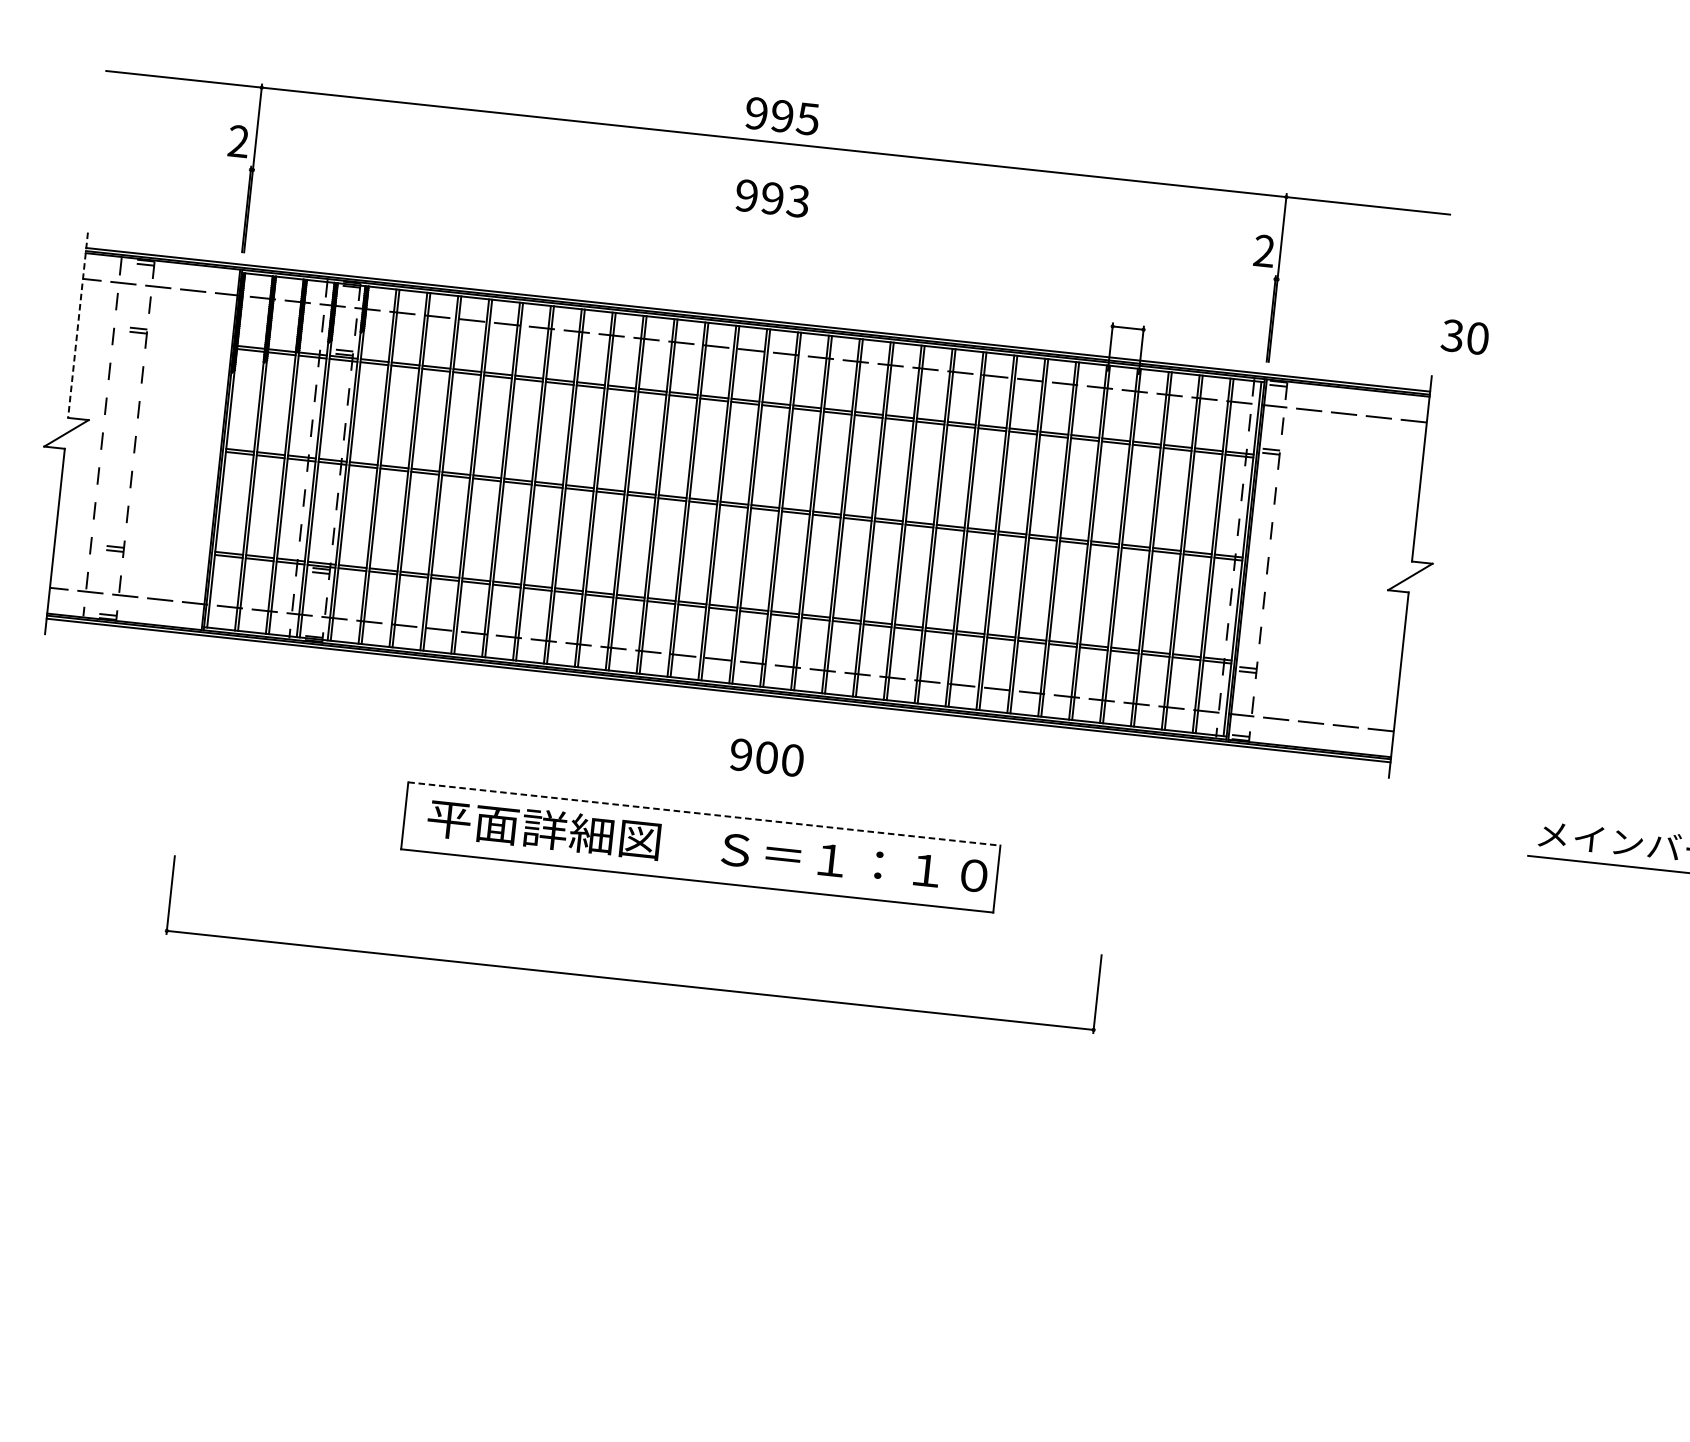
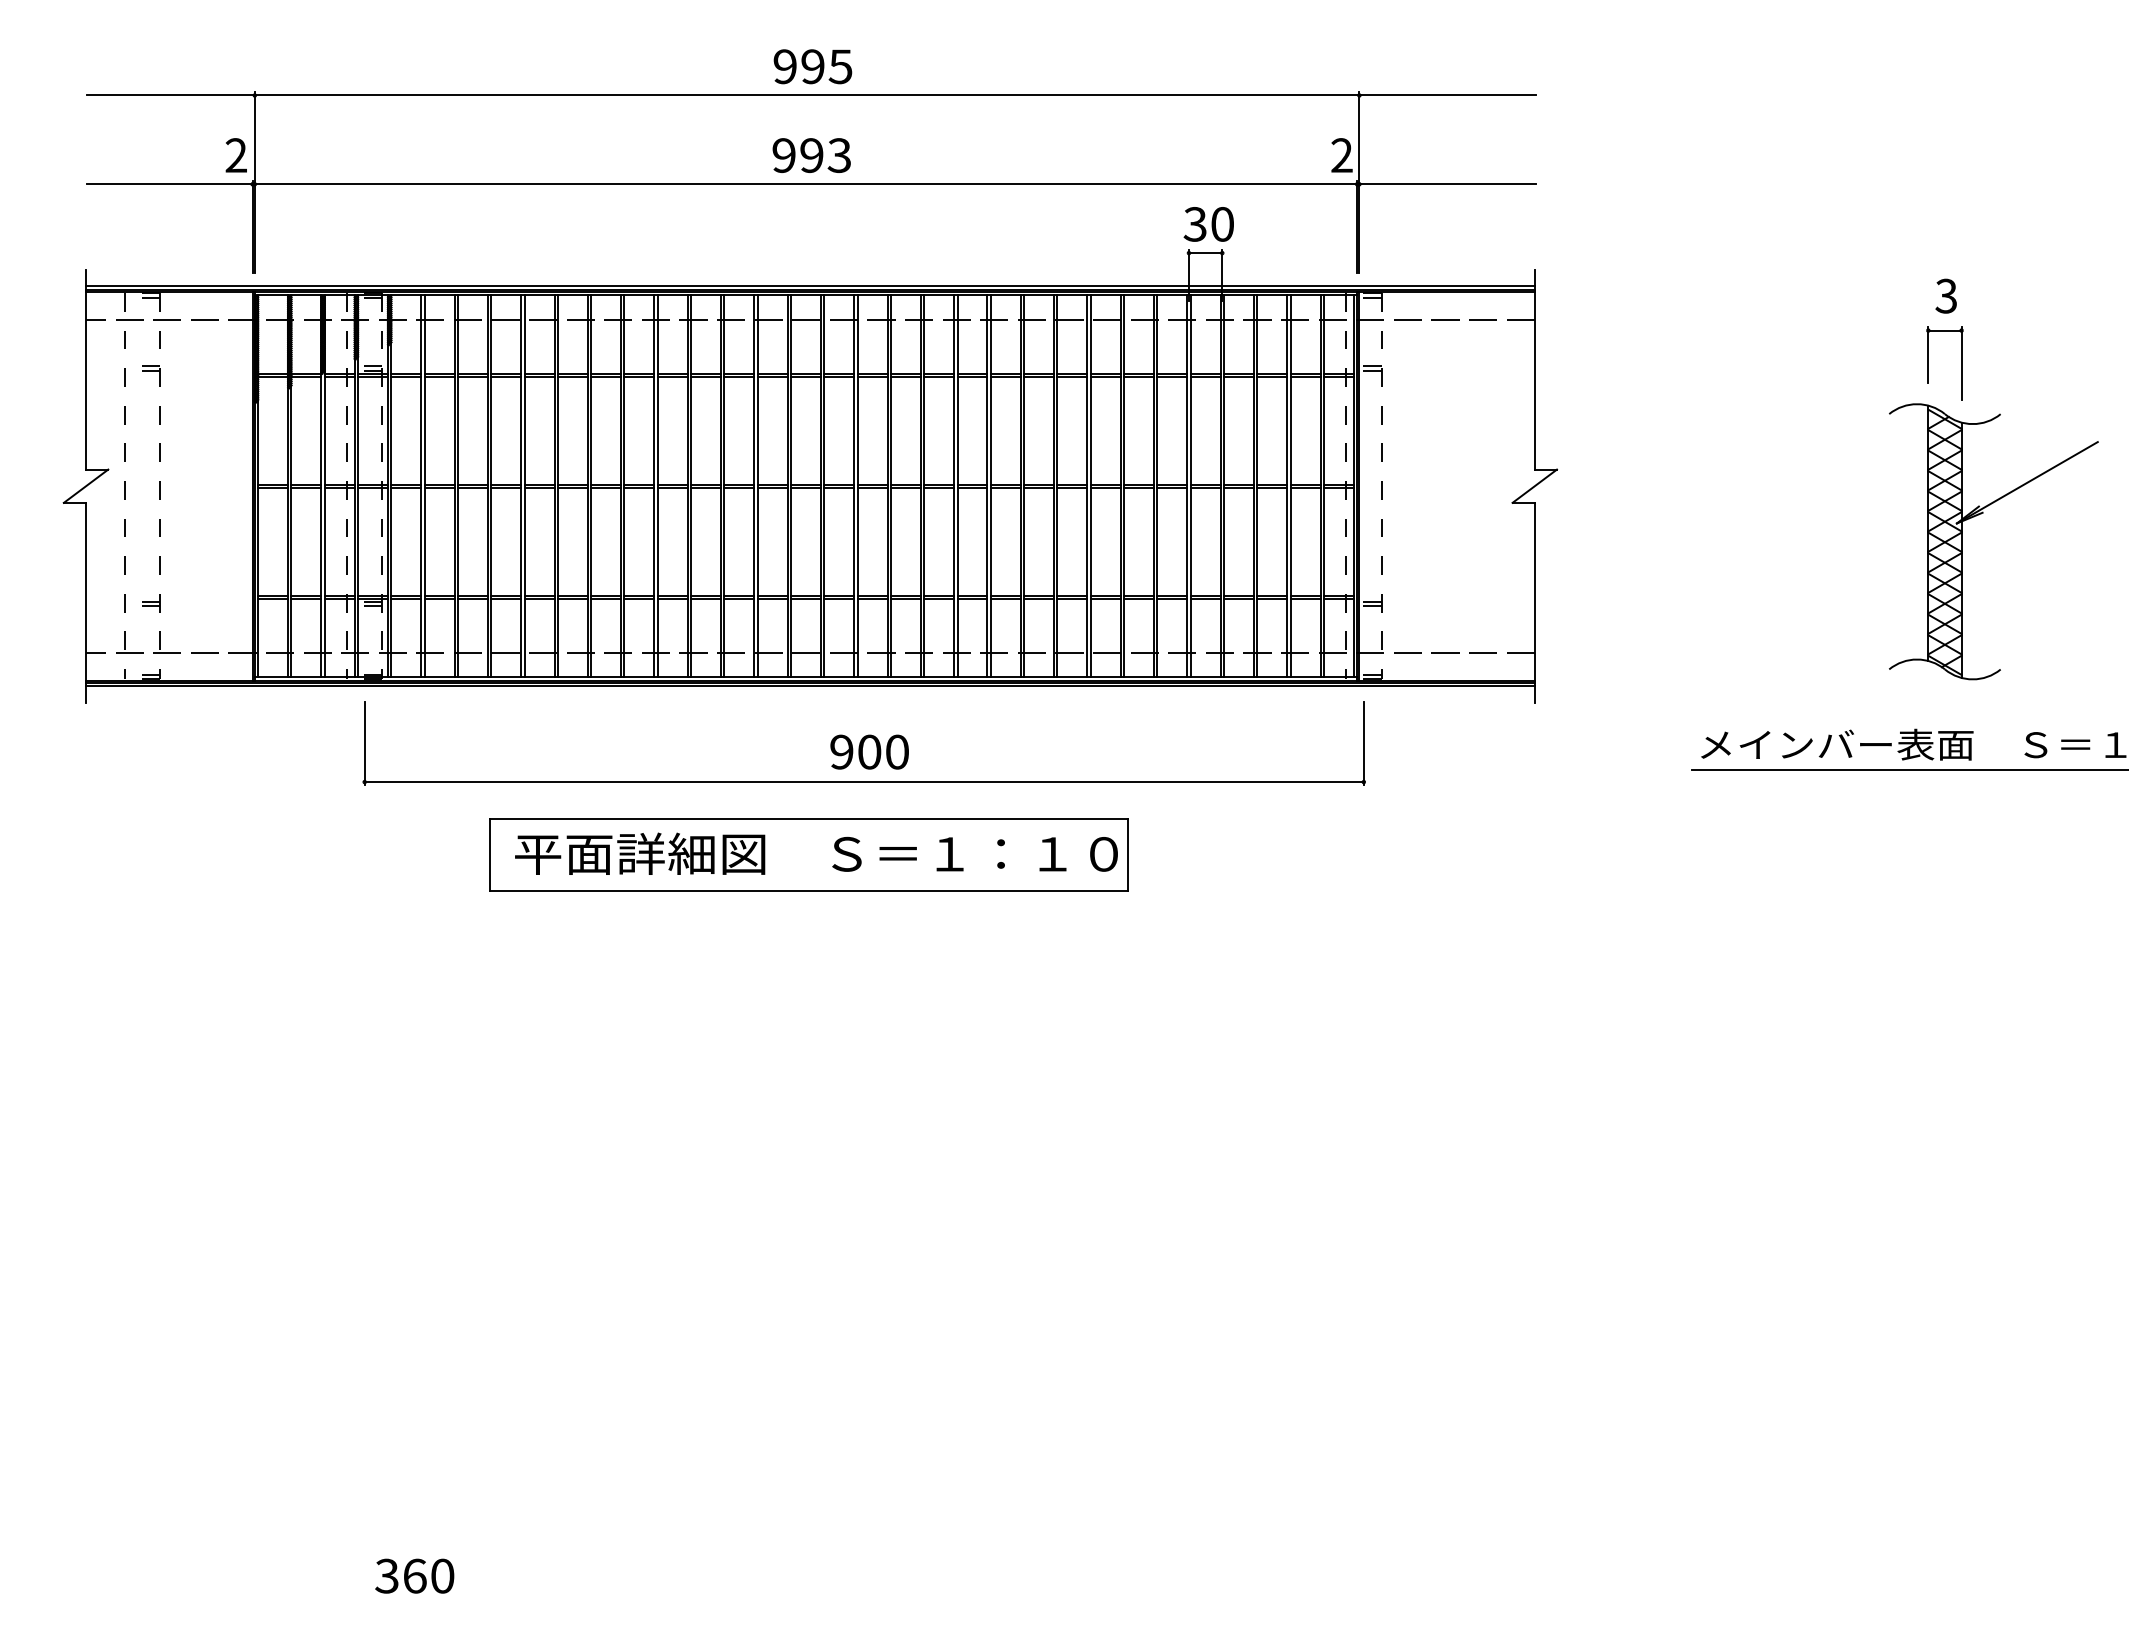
line: (769, 225) -> (811, 184), added
line: (78, 325) -> (86, 369), dashed -> solid
text: (1464, 337) -> (1208, 224), moved
line: (704, 814) -> (809, 819), dashed -> solid
part: (629, 979) -> (863, 781), moved

